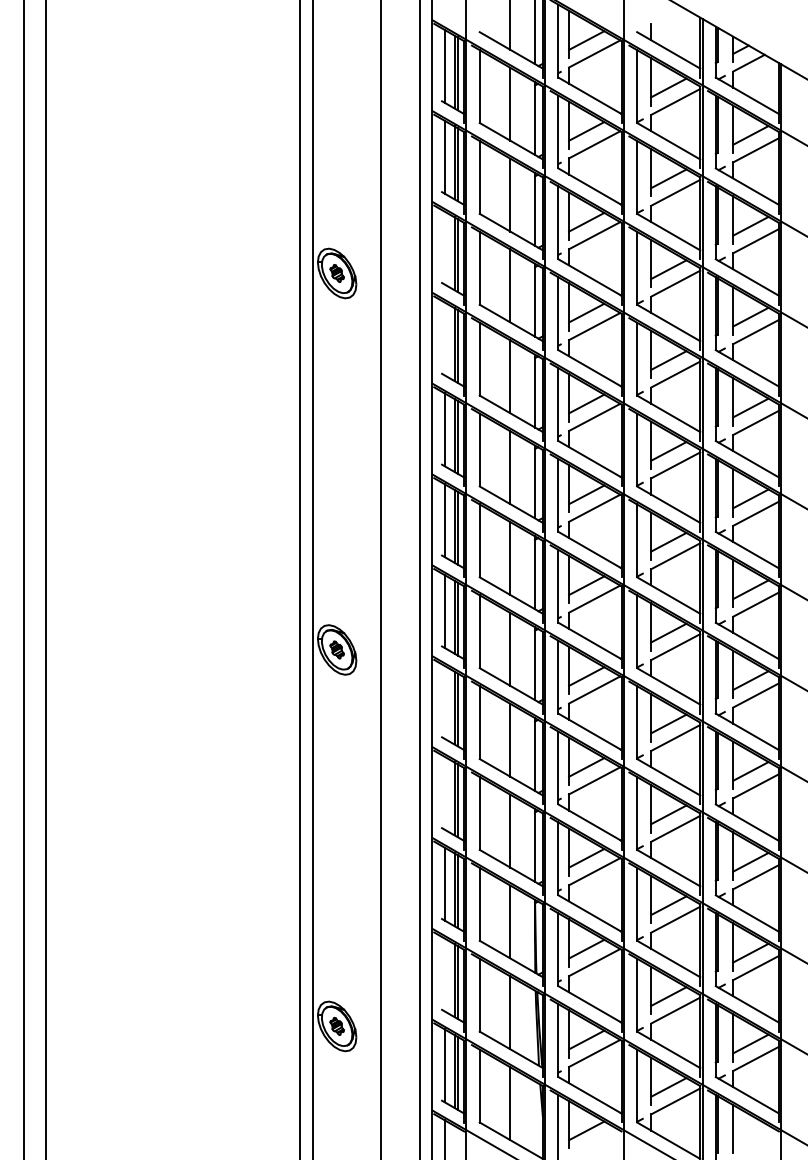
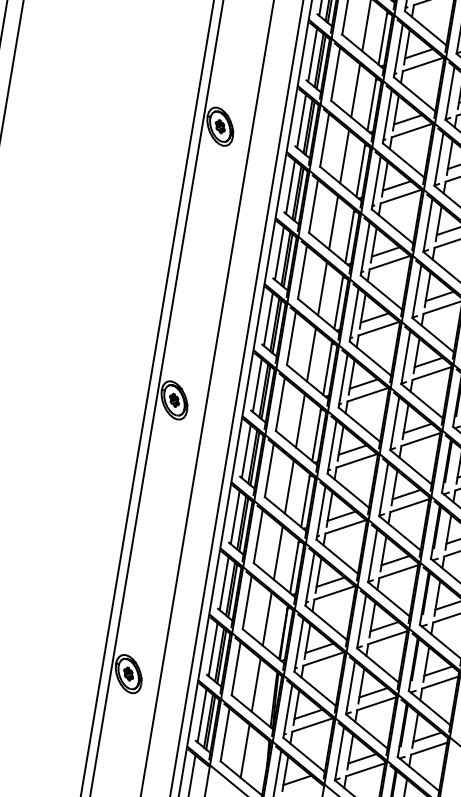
line: (444, 247) -> (301, 120), added
line: (444, 338) -> (290, 187), added
line: (444, 701) -> (246, 450), added
line: (444, 792) -> (235, 517), added
line: (444, 974) -> (213, 649), added

